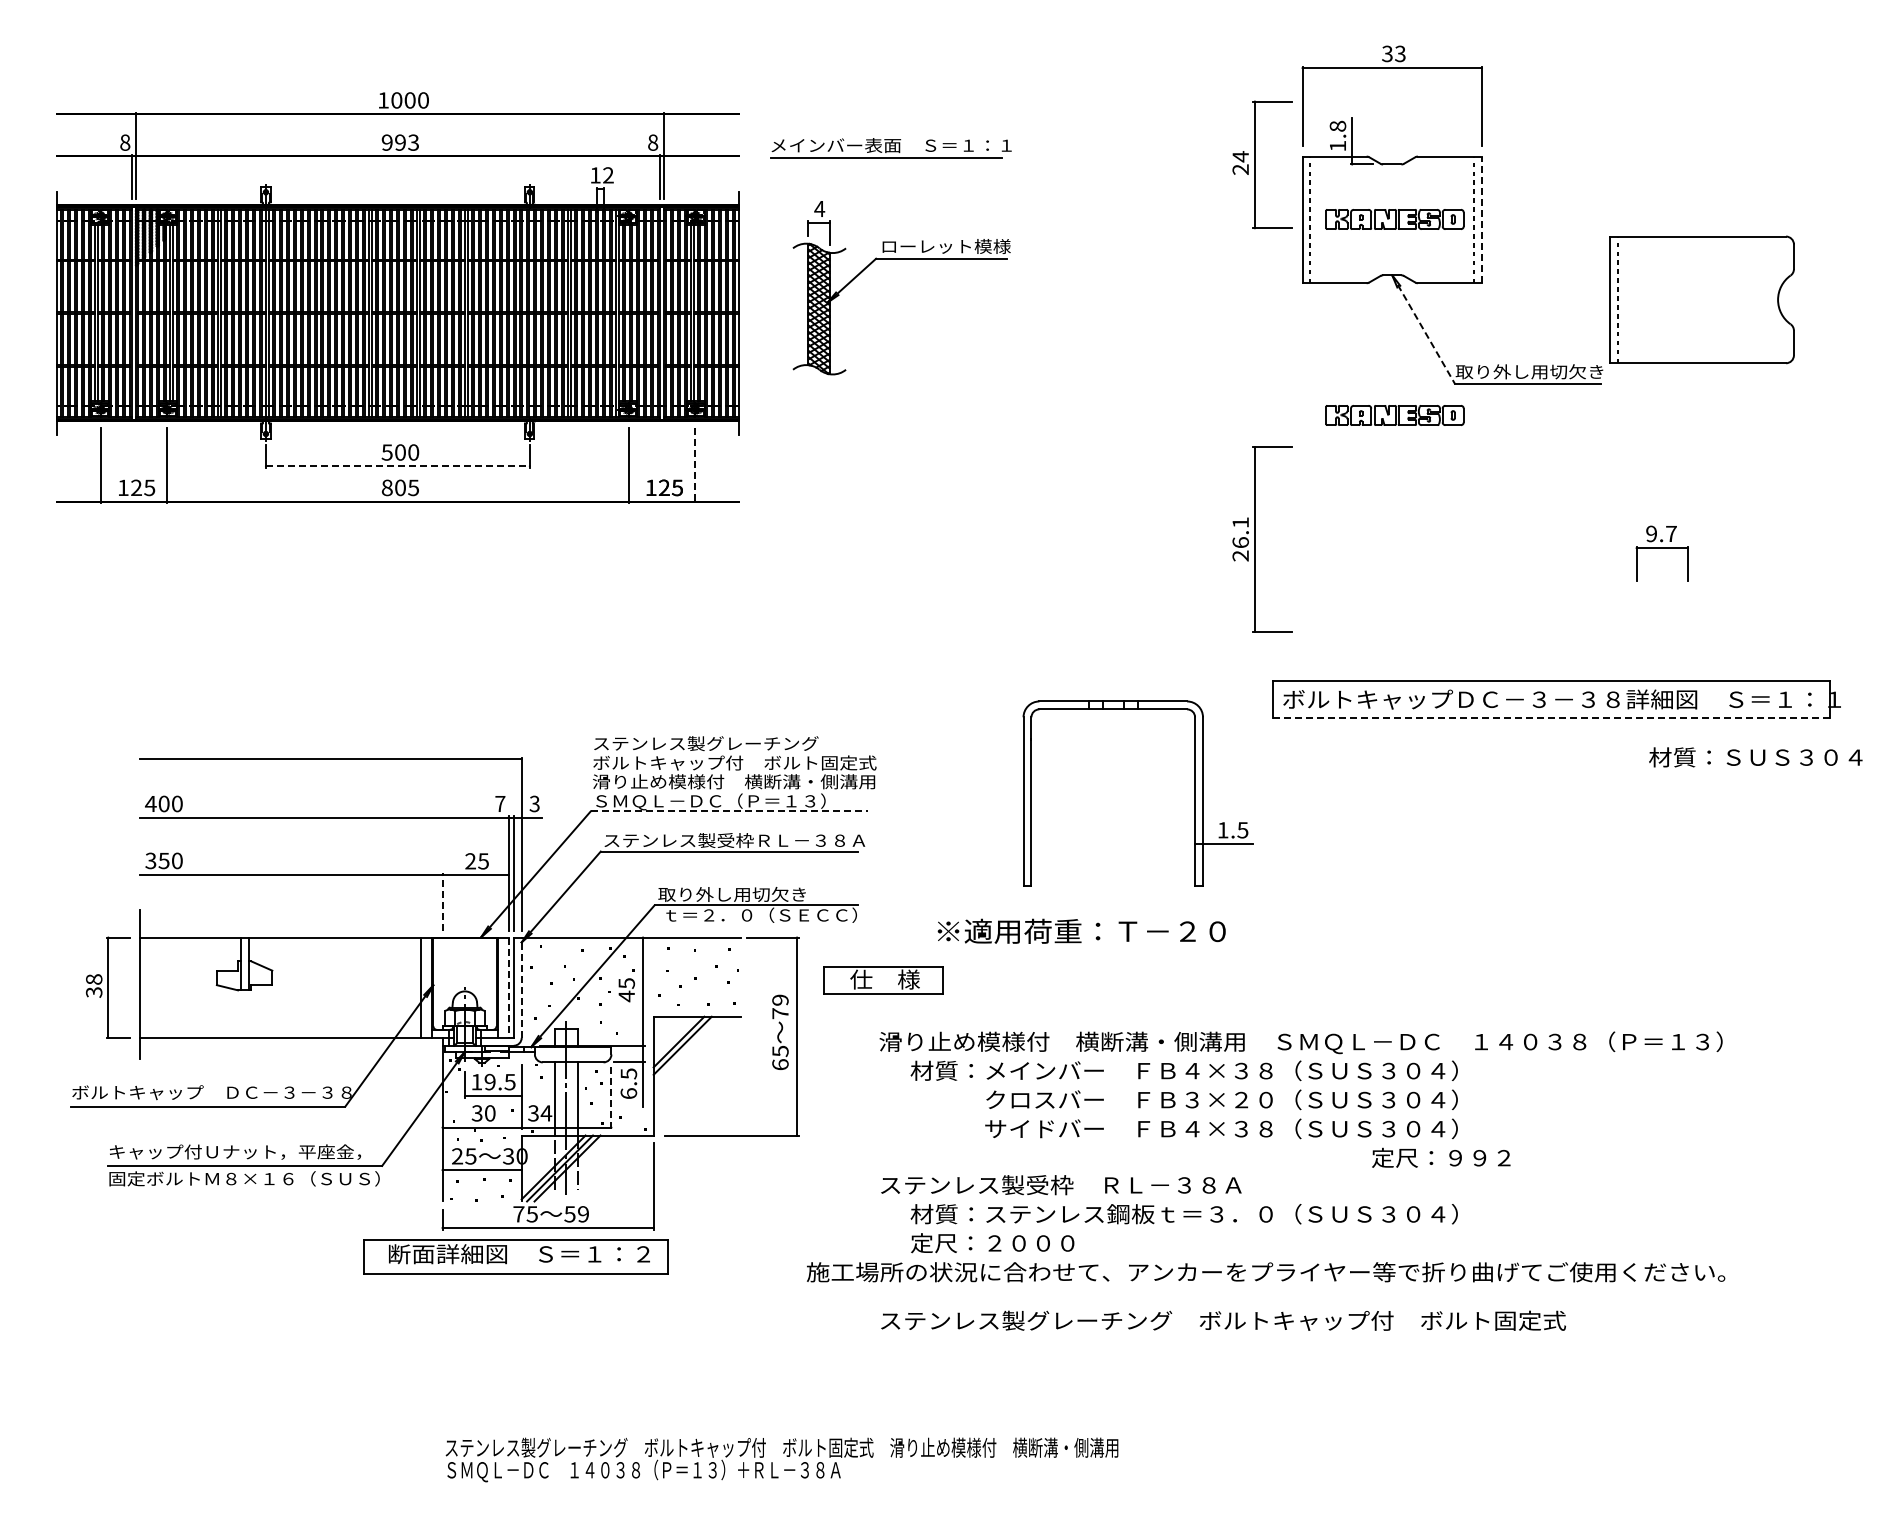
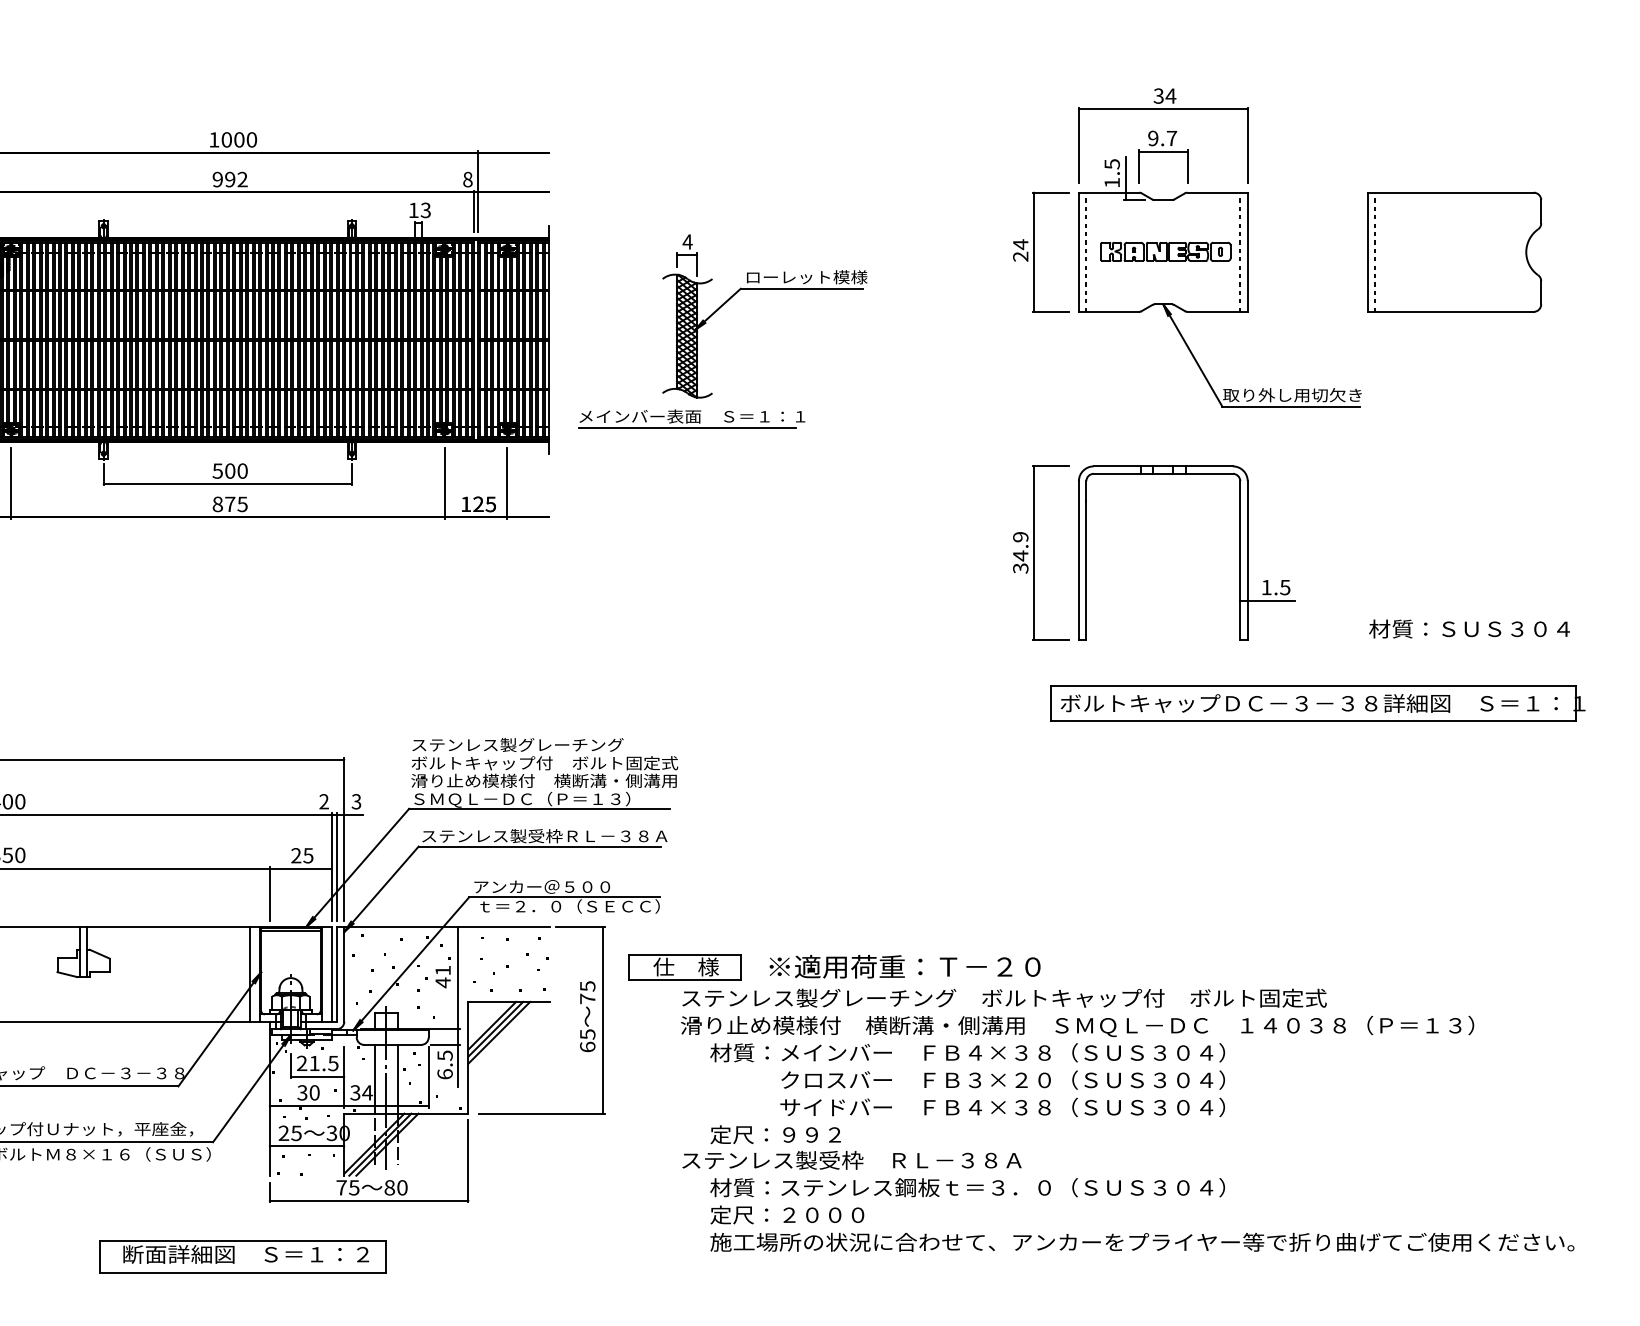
text: (1400, 53) -> (1171, 95), 33 -> 34
text: (1337, 125) -> (1111, 163), 1.8 -> 1.5
text: (413, 142) -> (242, 179), 993 -> 992
part: (890, 148) -> (691, 419), moved
part: (1255, 164) -> (1034, 251), moved
text: (608, 175) -> (425, 210), 12 -> 13
line: (1482, 219) -> (1248, 251), dashed -> solid
part: (901, 259) -> (764, 289), moved
part: (1701, 299) -> (1454, 251), moved
line: (1423, 329) -> (1192, 355), dashed -> solid
part: (1394, 415) -> (1165, 436), removed
line: (694, 465) -> (506, 483), dashed -> solid
line: (397, 466) -> (227, 484), dashed -> solid
text: (400, 487) -> (230, 504), 805 -> 875
text: (1240, 539) -> (1020, 552), 26.1 -> 34.9
part: (1661, 553) -> (1162, 156), moved
line: (1551, 718) -> (1313, 721), dashed -> solid
text: (1755, 757) -> (1469, 629), moved
part: (1194, 793) -> (1239, 552), moved
text: (500, 803) -> (324, 801), 7 -> 2
line: (729, 811) -> (539, 808), dashed -> solid
text: (731, 893) -> (541, 885), 取り外し用切欠き -> アンカー＠５００
line: (442, 902) -> (269, 894), dashed -> solid
text: (1081, 930) -> (904, 965), moved
line: (464, 941) -> (290, 931), added
text: (626, 983) -> (442, 970), 45 -> 41
line: (521, 987) -> (344, 974), dashed -> solid
line: (508, 988) -> (331, 975), dashed -> solid
text: (780, 999) -> (587, 985), 79 -> 75
line: (686, 1049) -> (499, 1032), added
text: (483, 1081) -> (308, 1062), 19.5 -> 21.5
line: (611, 1096) -> (428, 1076), dashed -> solid
text: (1441, 1157) -> (775, 1134), moved
text: (576, 1214) -> (395, 1187), 59 -> 80
part: (515, 1256) -> (242, 1256), moved
text: (1266, 1272) -> (1142, 1242), moved
text: (1223, 1320) -> (1004, 997), moved

